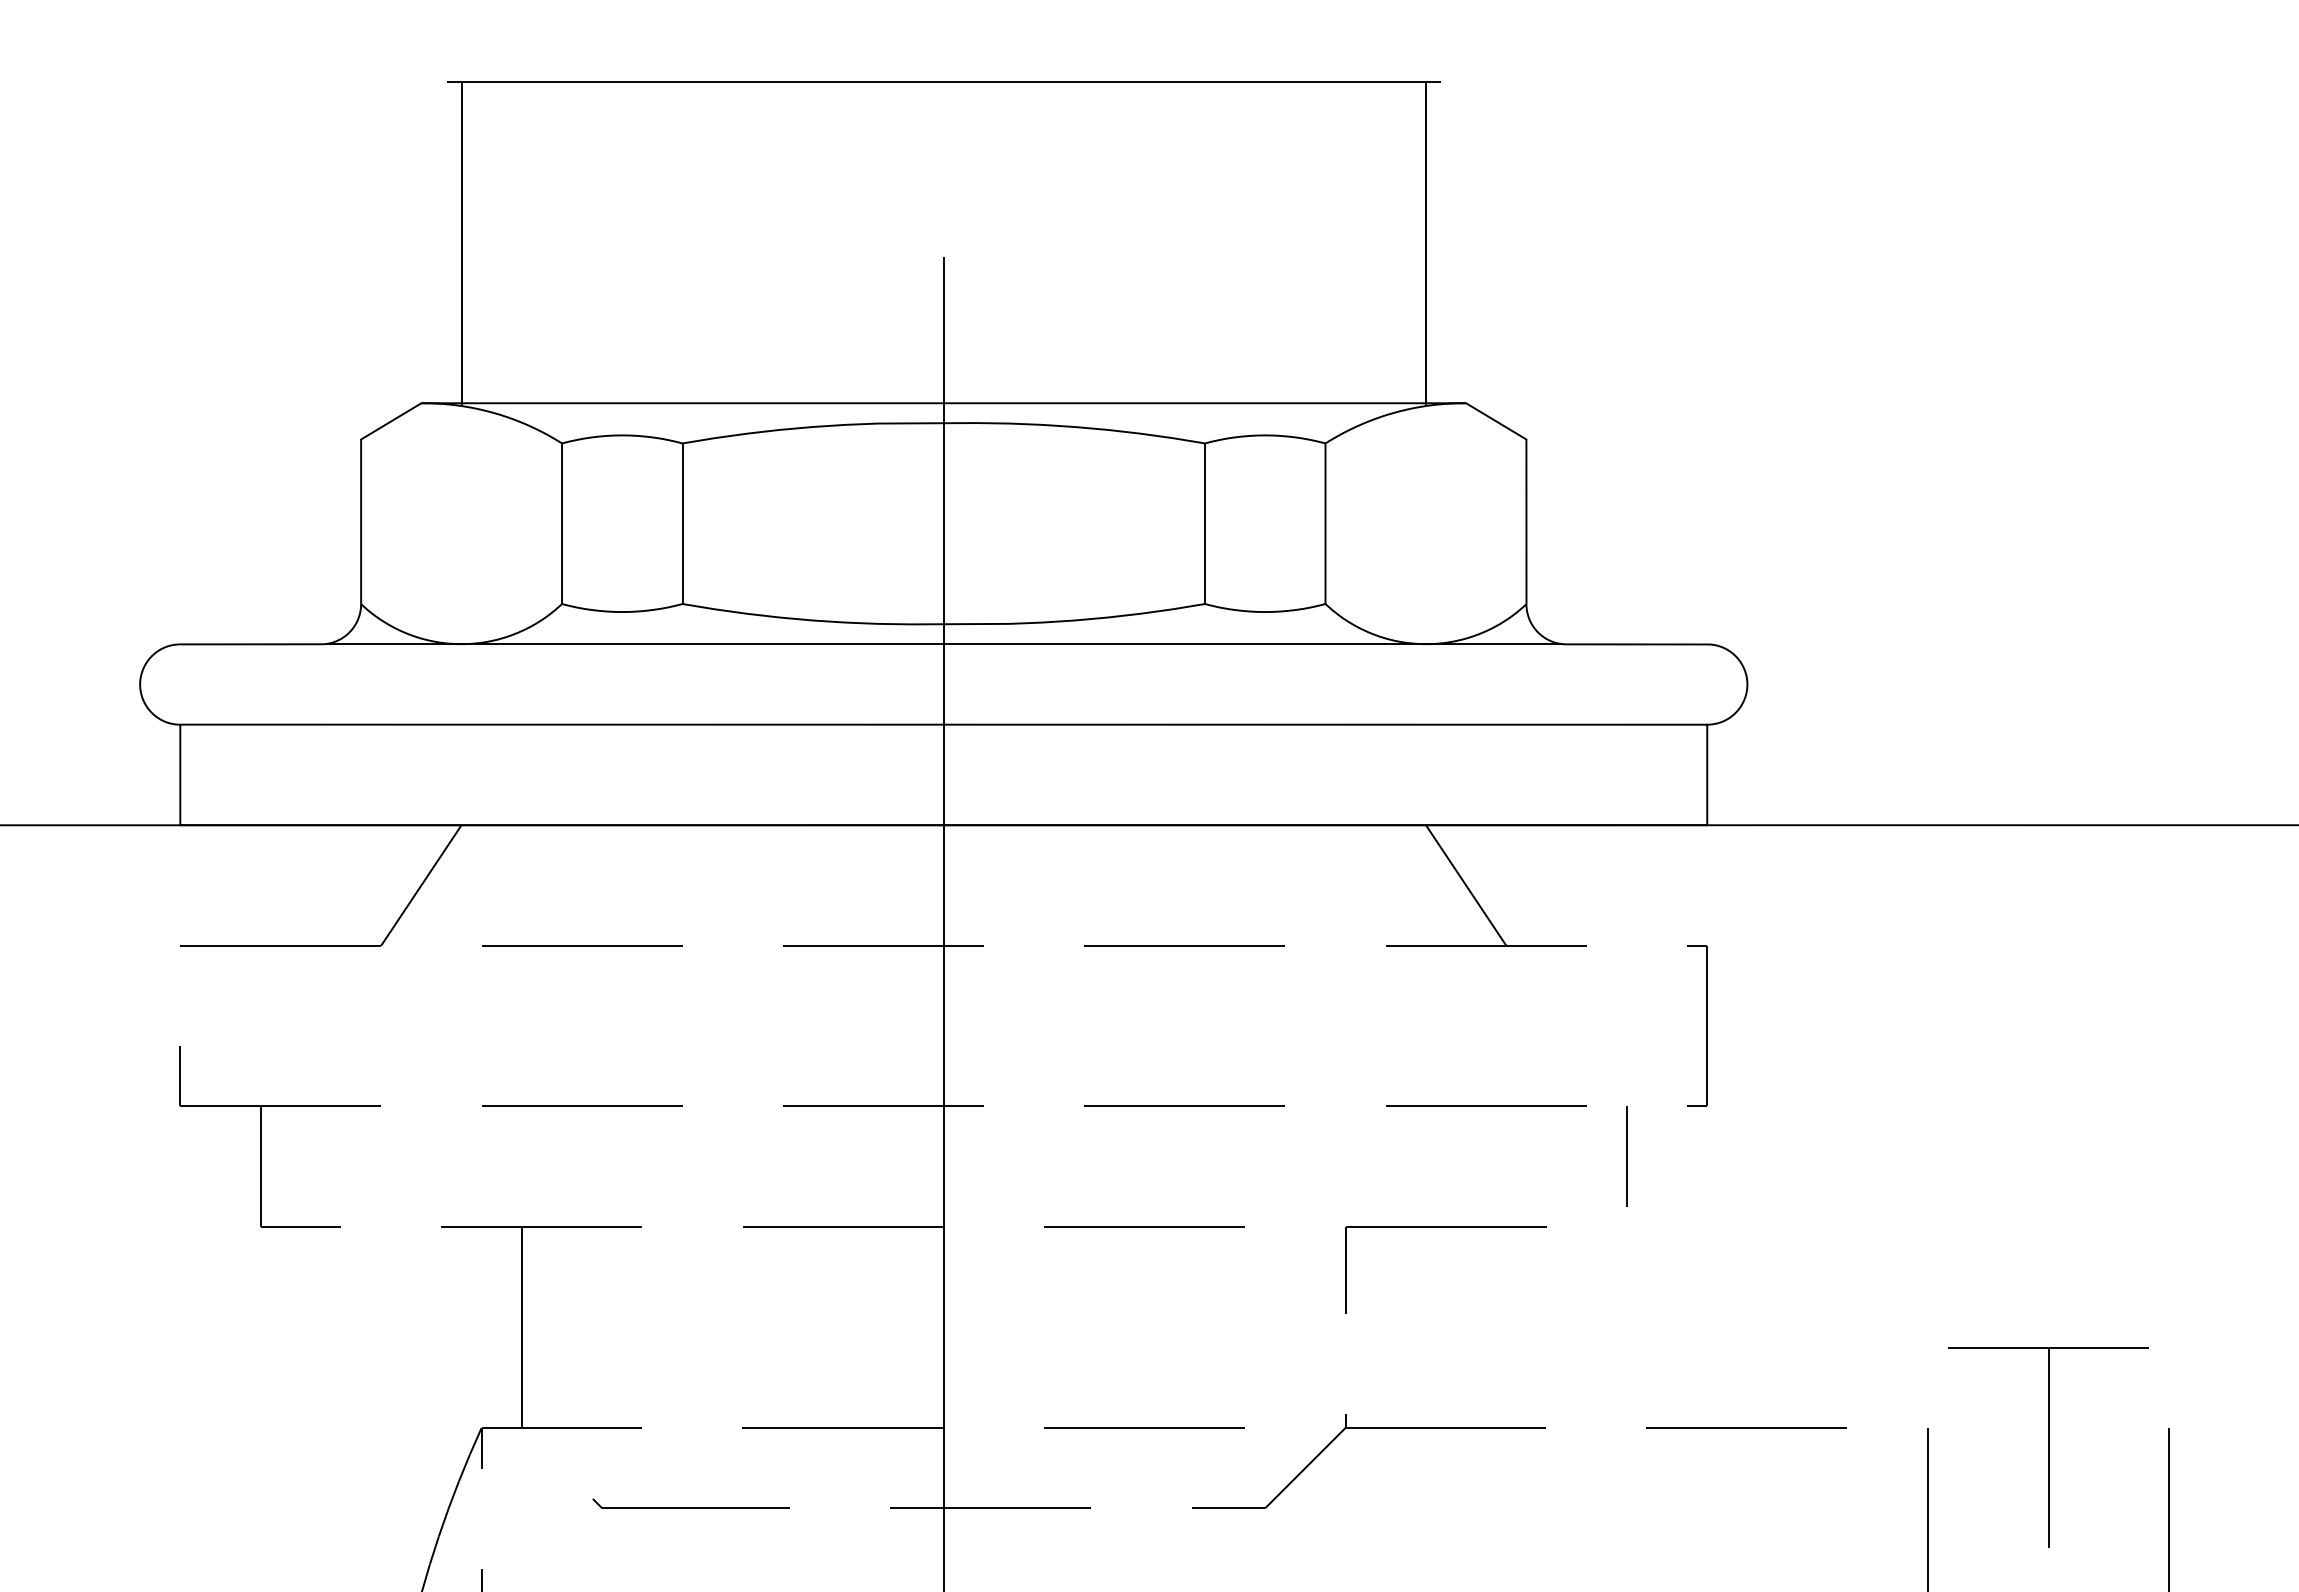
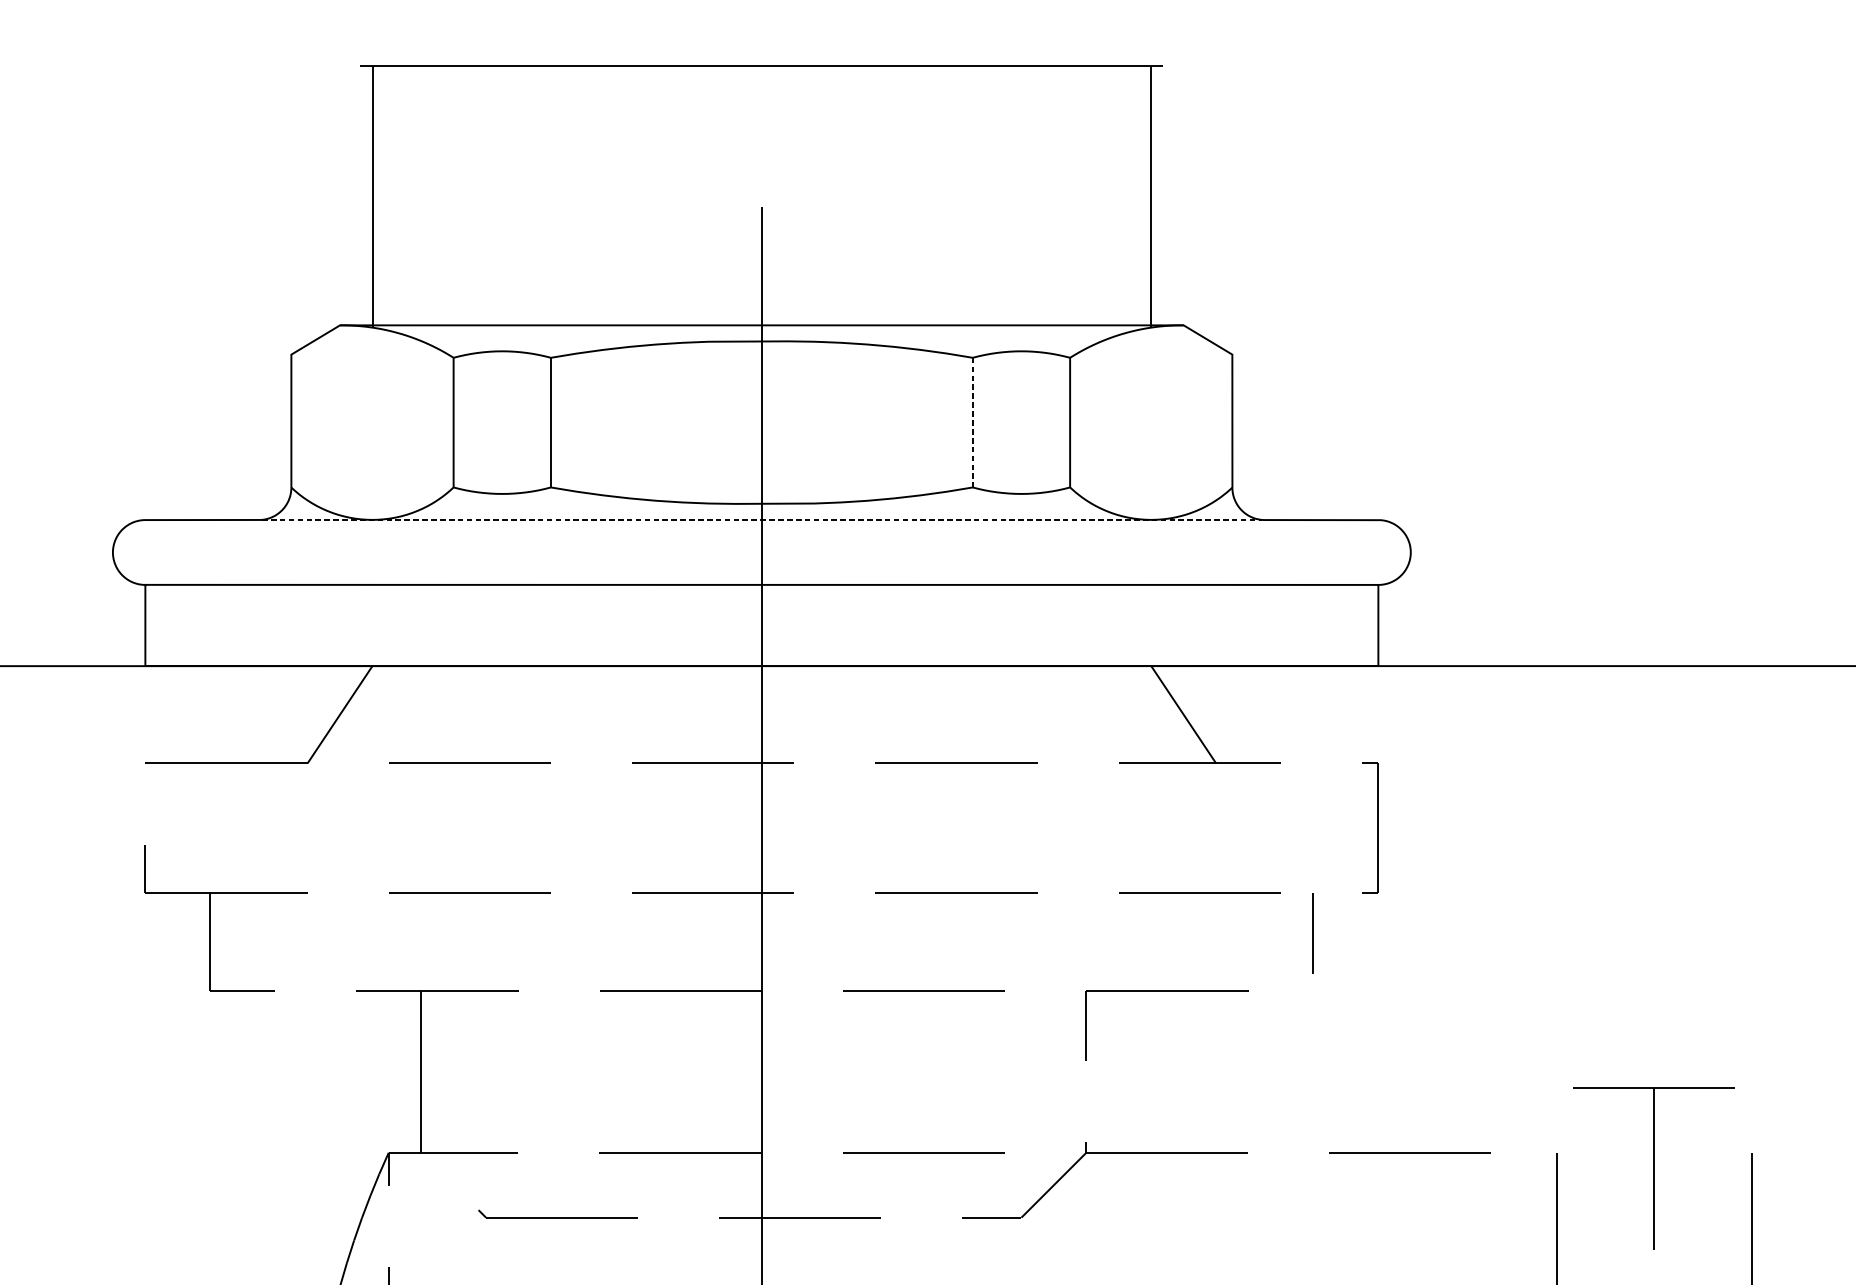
line: (1204, 523) -> (972, 422), solid -> dashed
line: (943, 644) -> (761, 520), solid -> dashed

